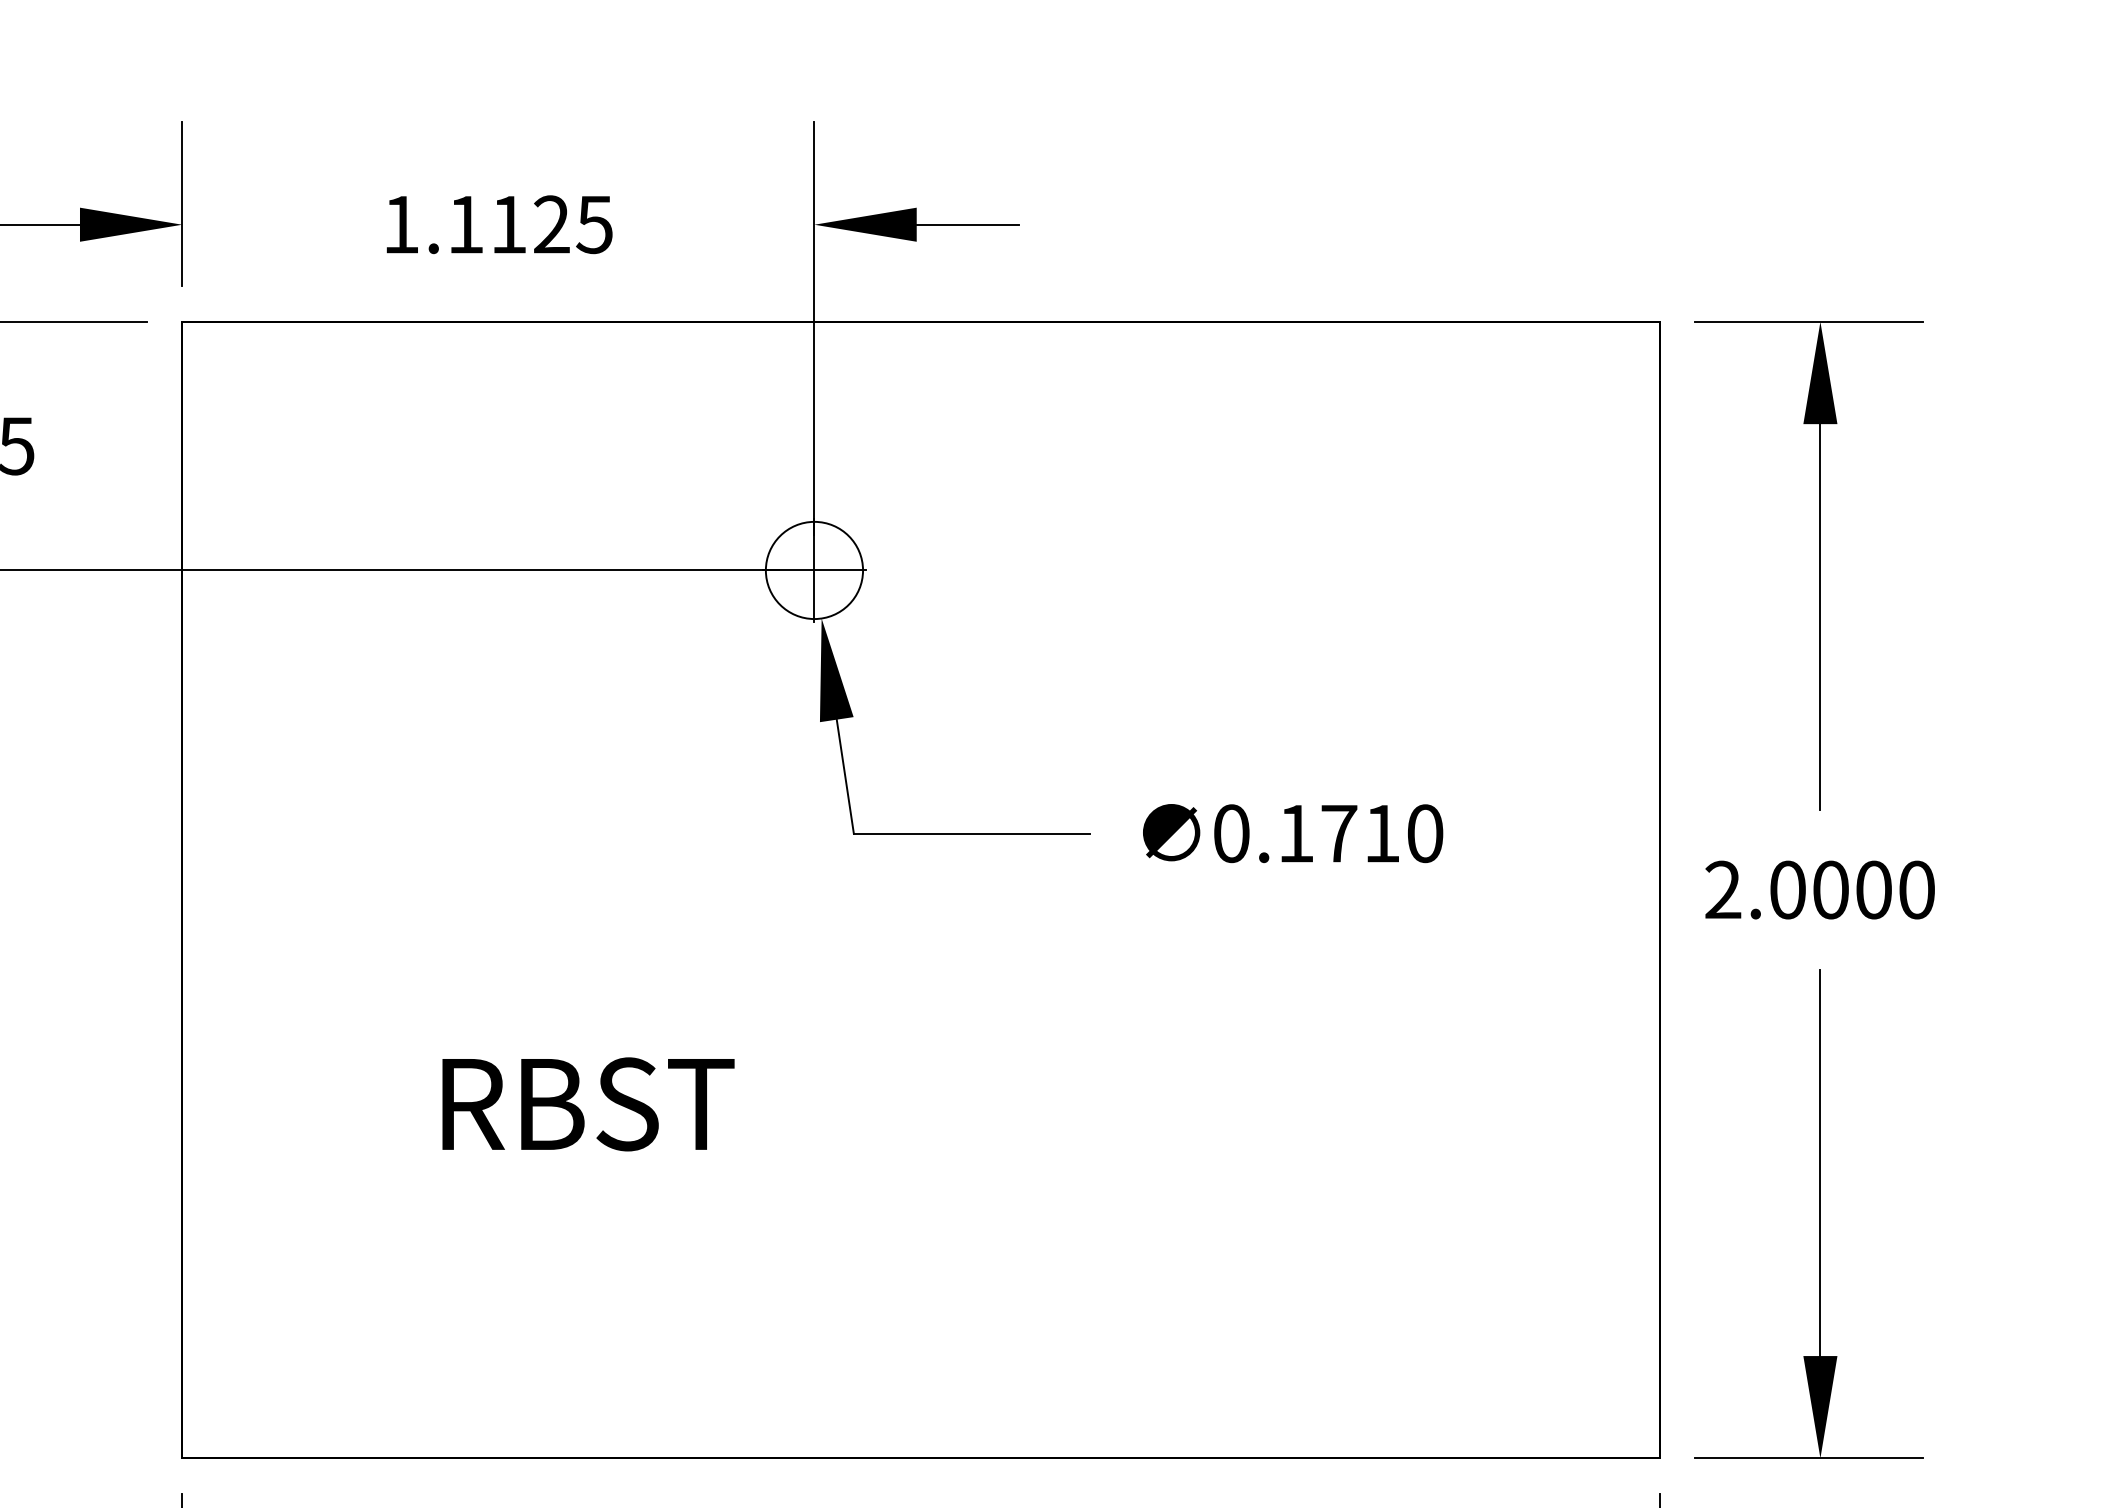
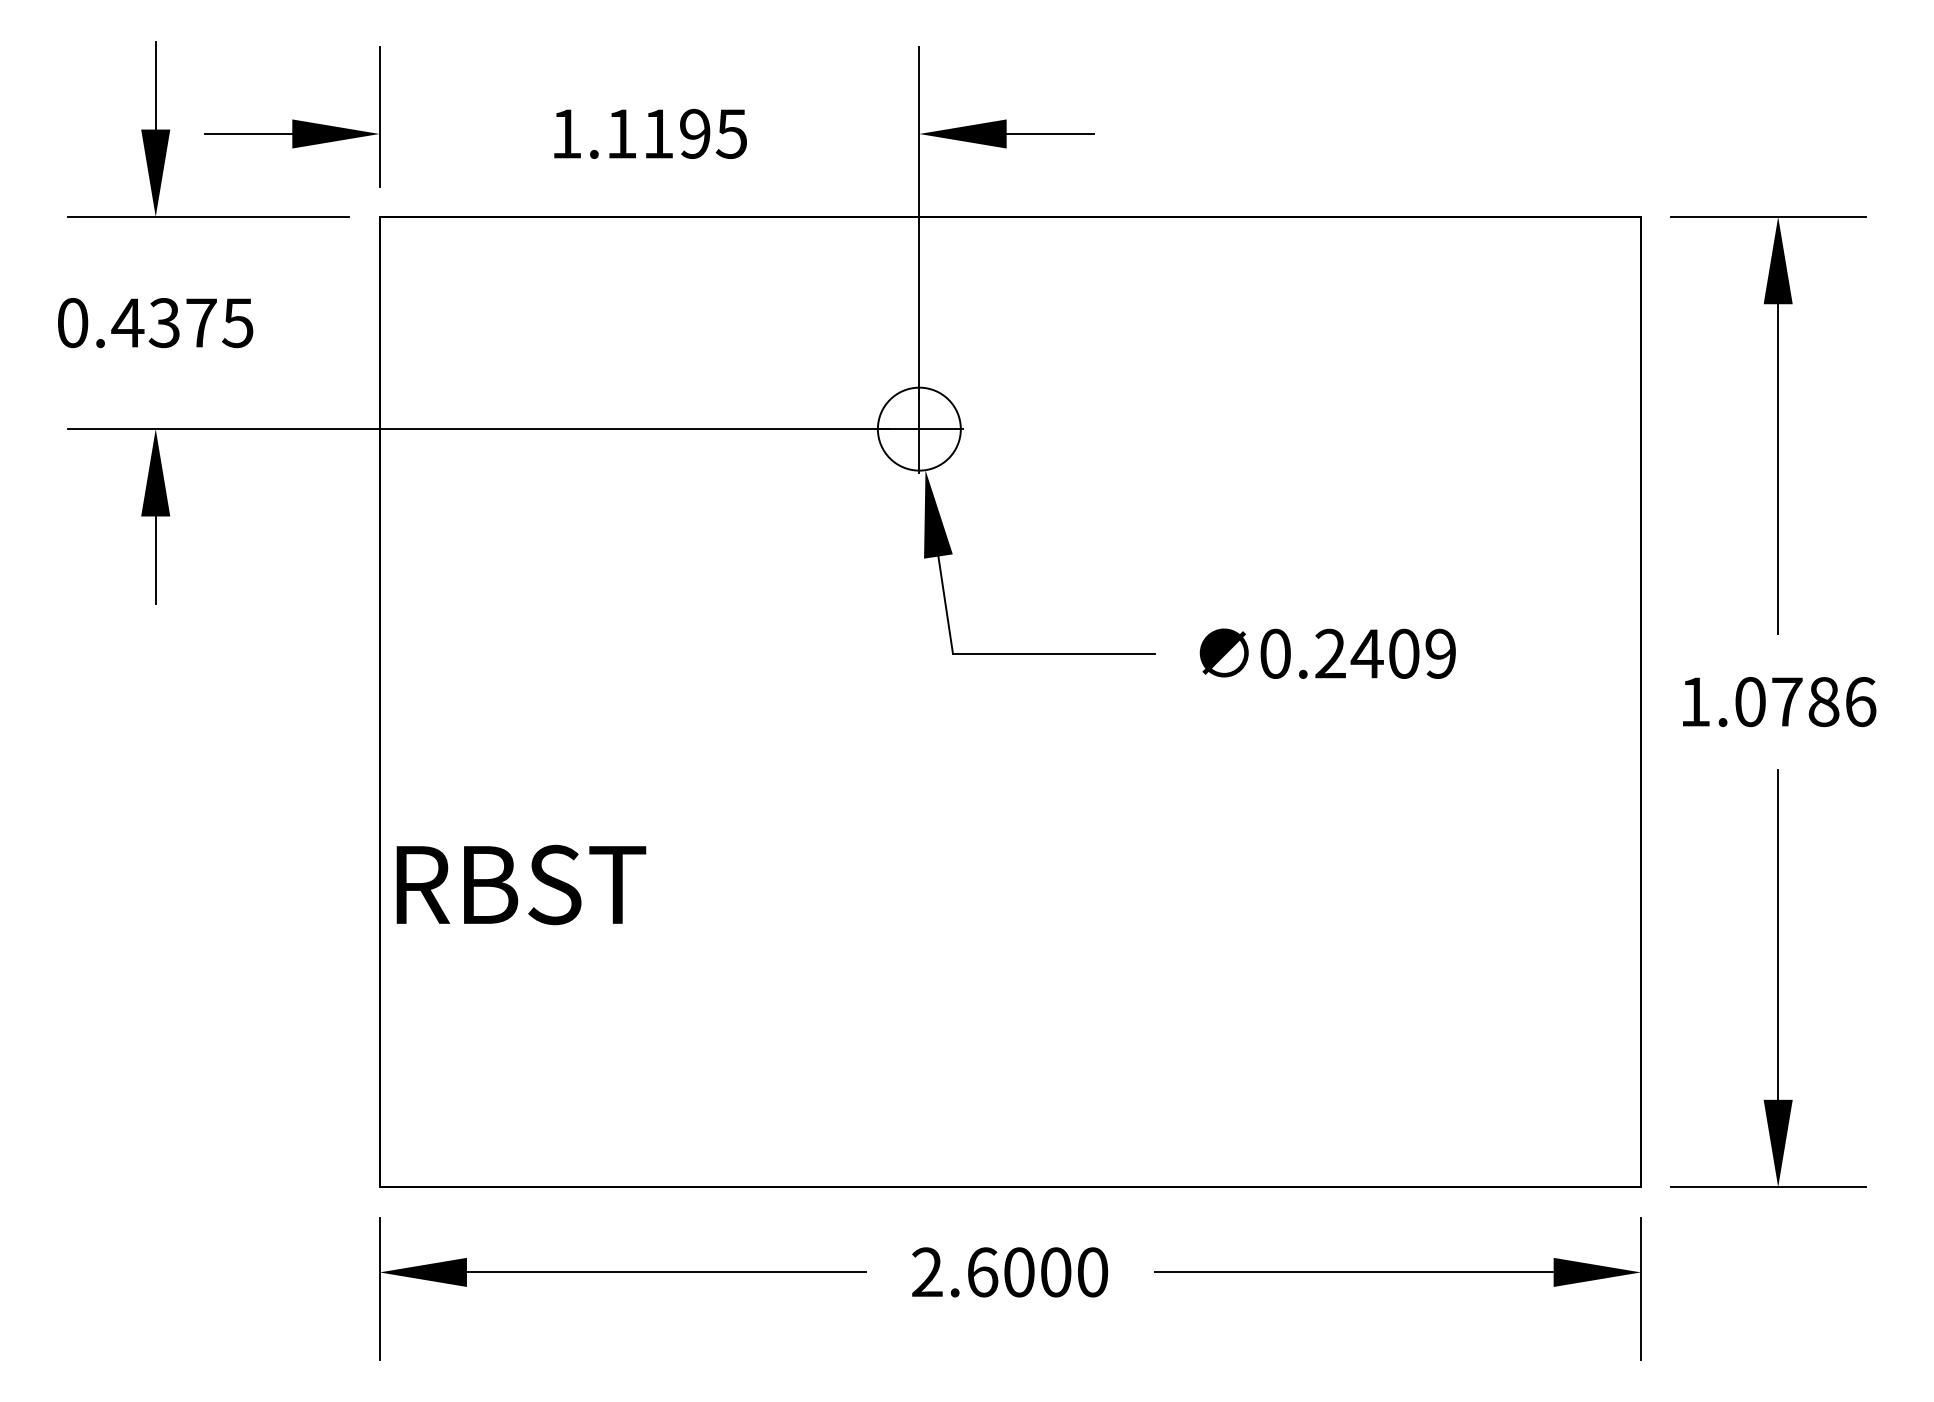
text: (552, 224) -> (695, 133), 1.1125 -> 1.1195
text: (1360, 833) -> (1385, 653), 0.1710 -> 0.2409
text: (1820, 890) -> (1778, 702), 2.0000 -> 1.0786
text: (588, 1103) -> (521, 884), moved

